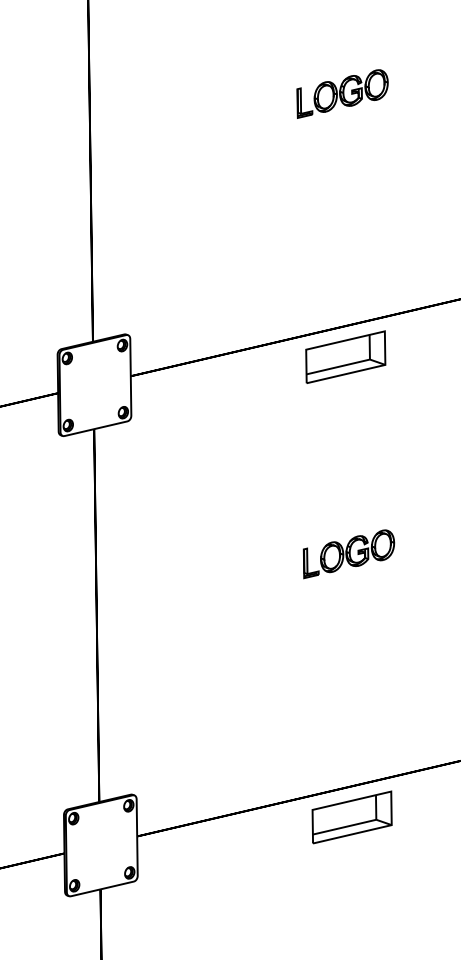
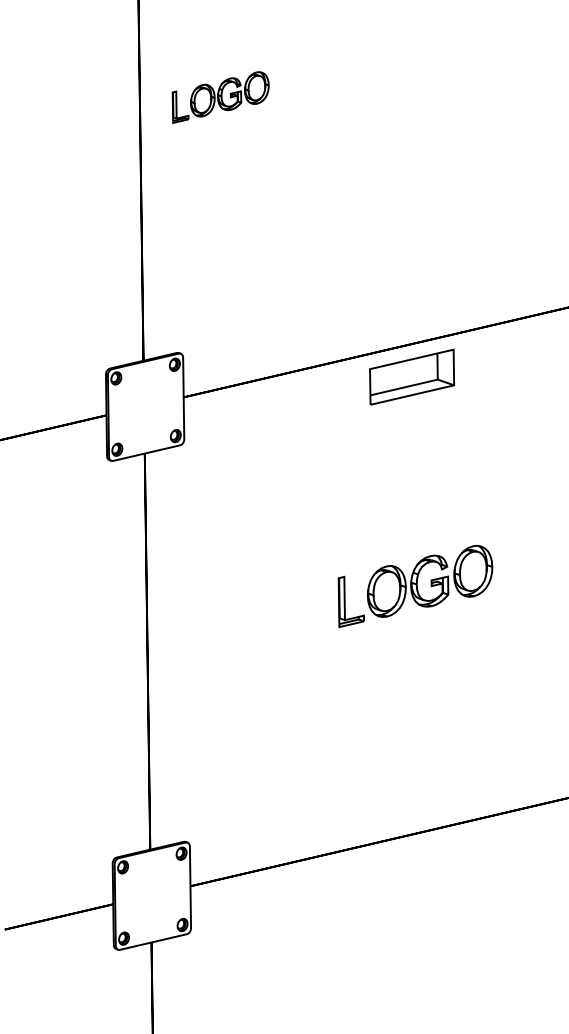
part: (342, 93) -> (220, 97), moved
part: (348, 554) -> (415, 586), size x1.6
part: (351, 816) -> (418, 865), removed

